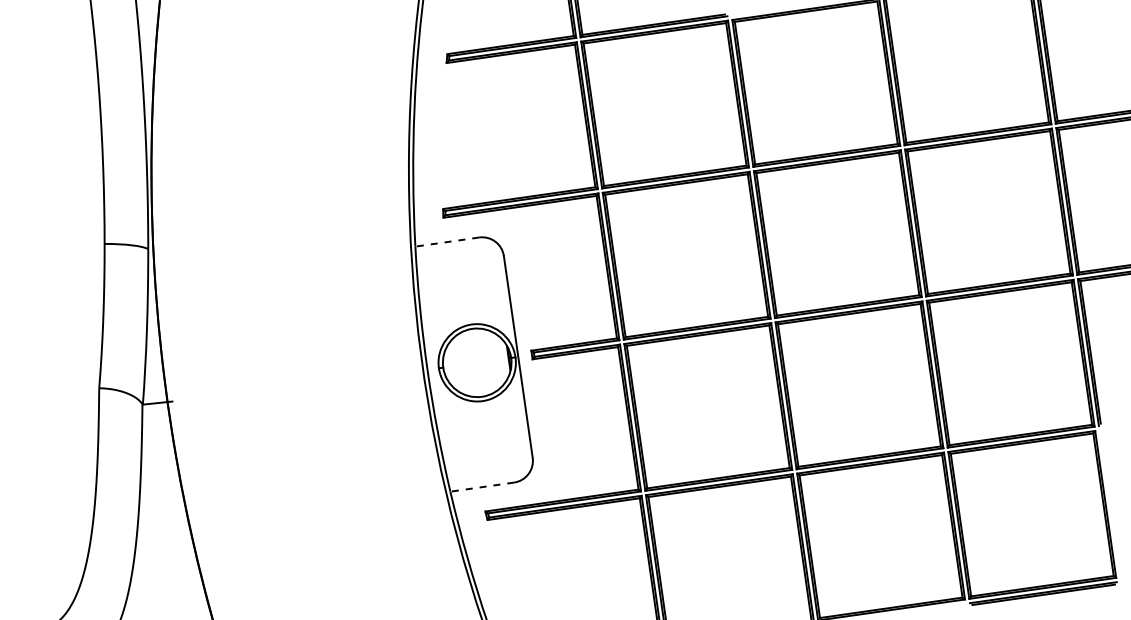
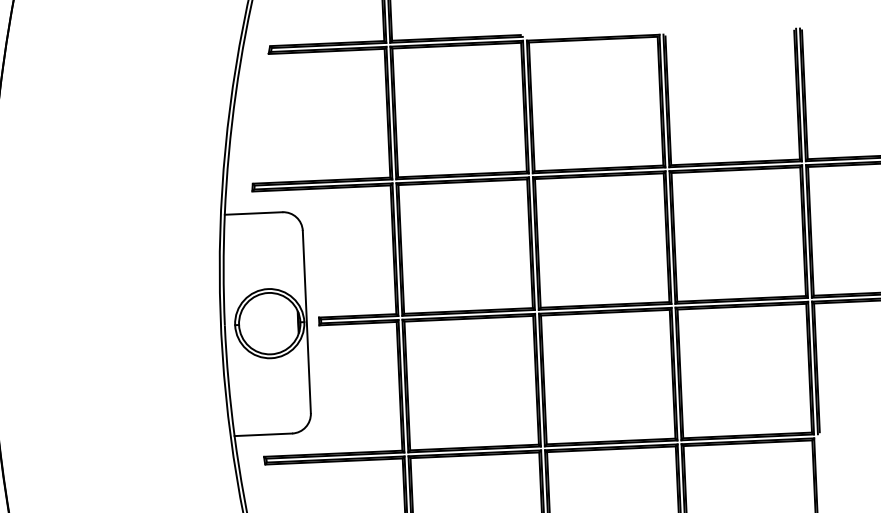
line: (446, 242) -> (252, 213), dashed -> solid
line: (481, 487) -> (262, 435), dashed -> solid

